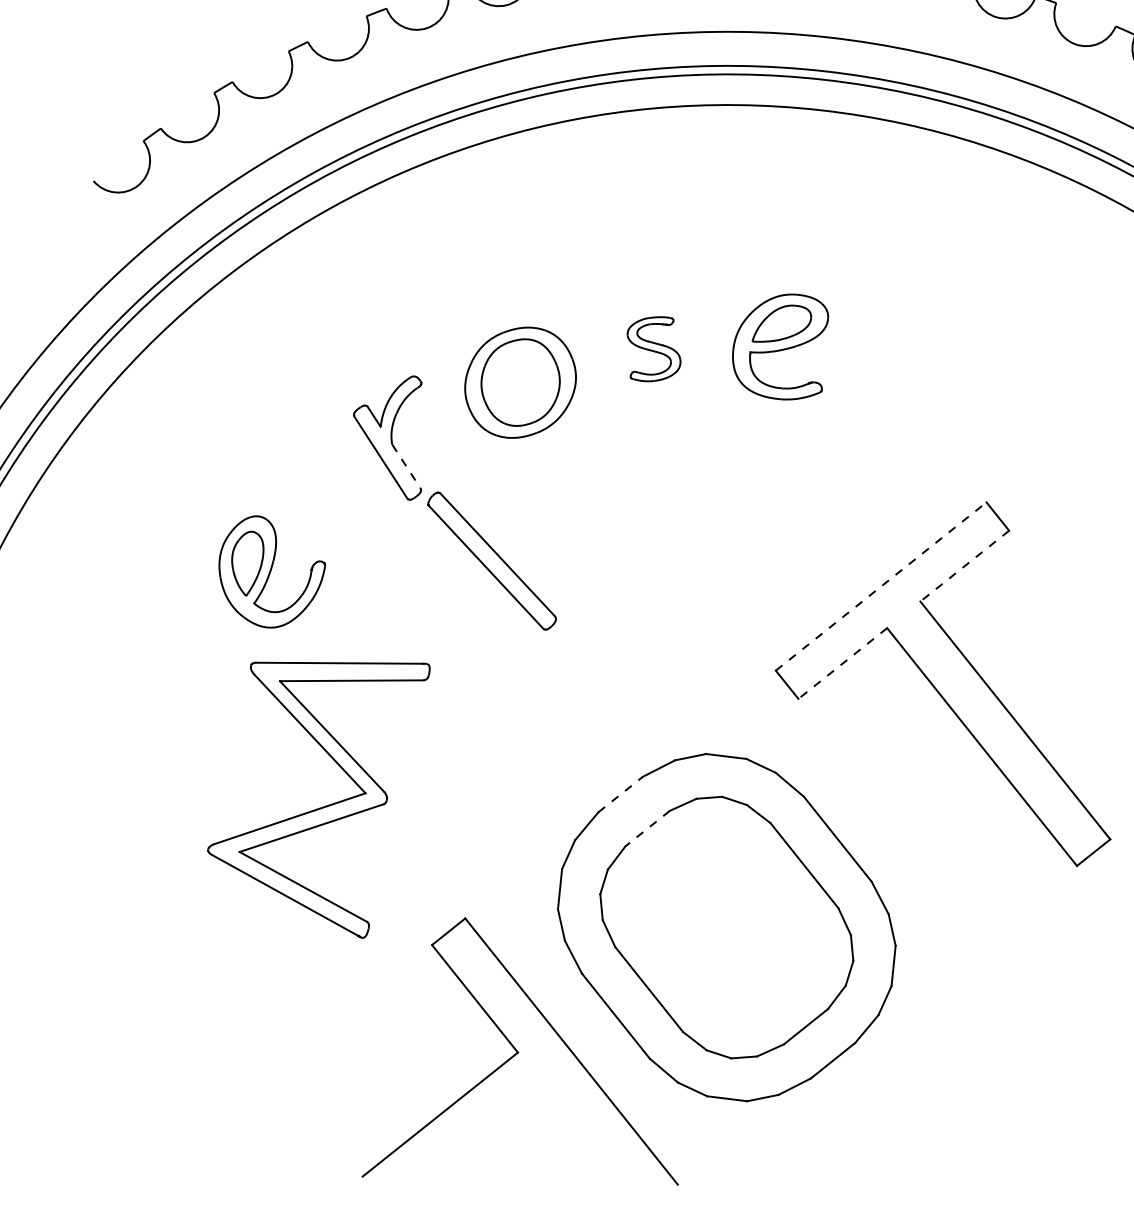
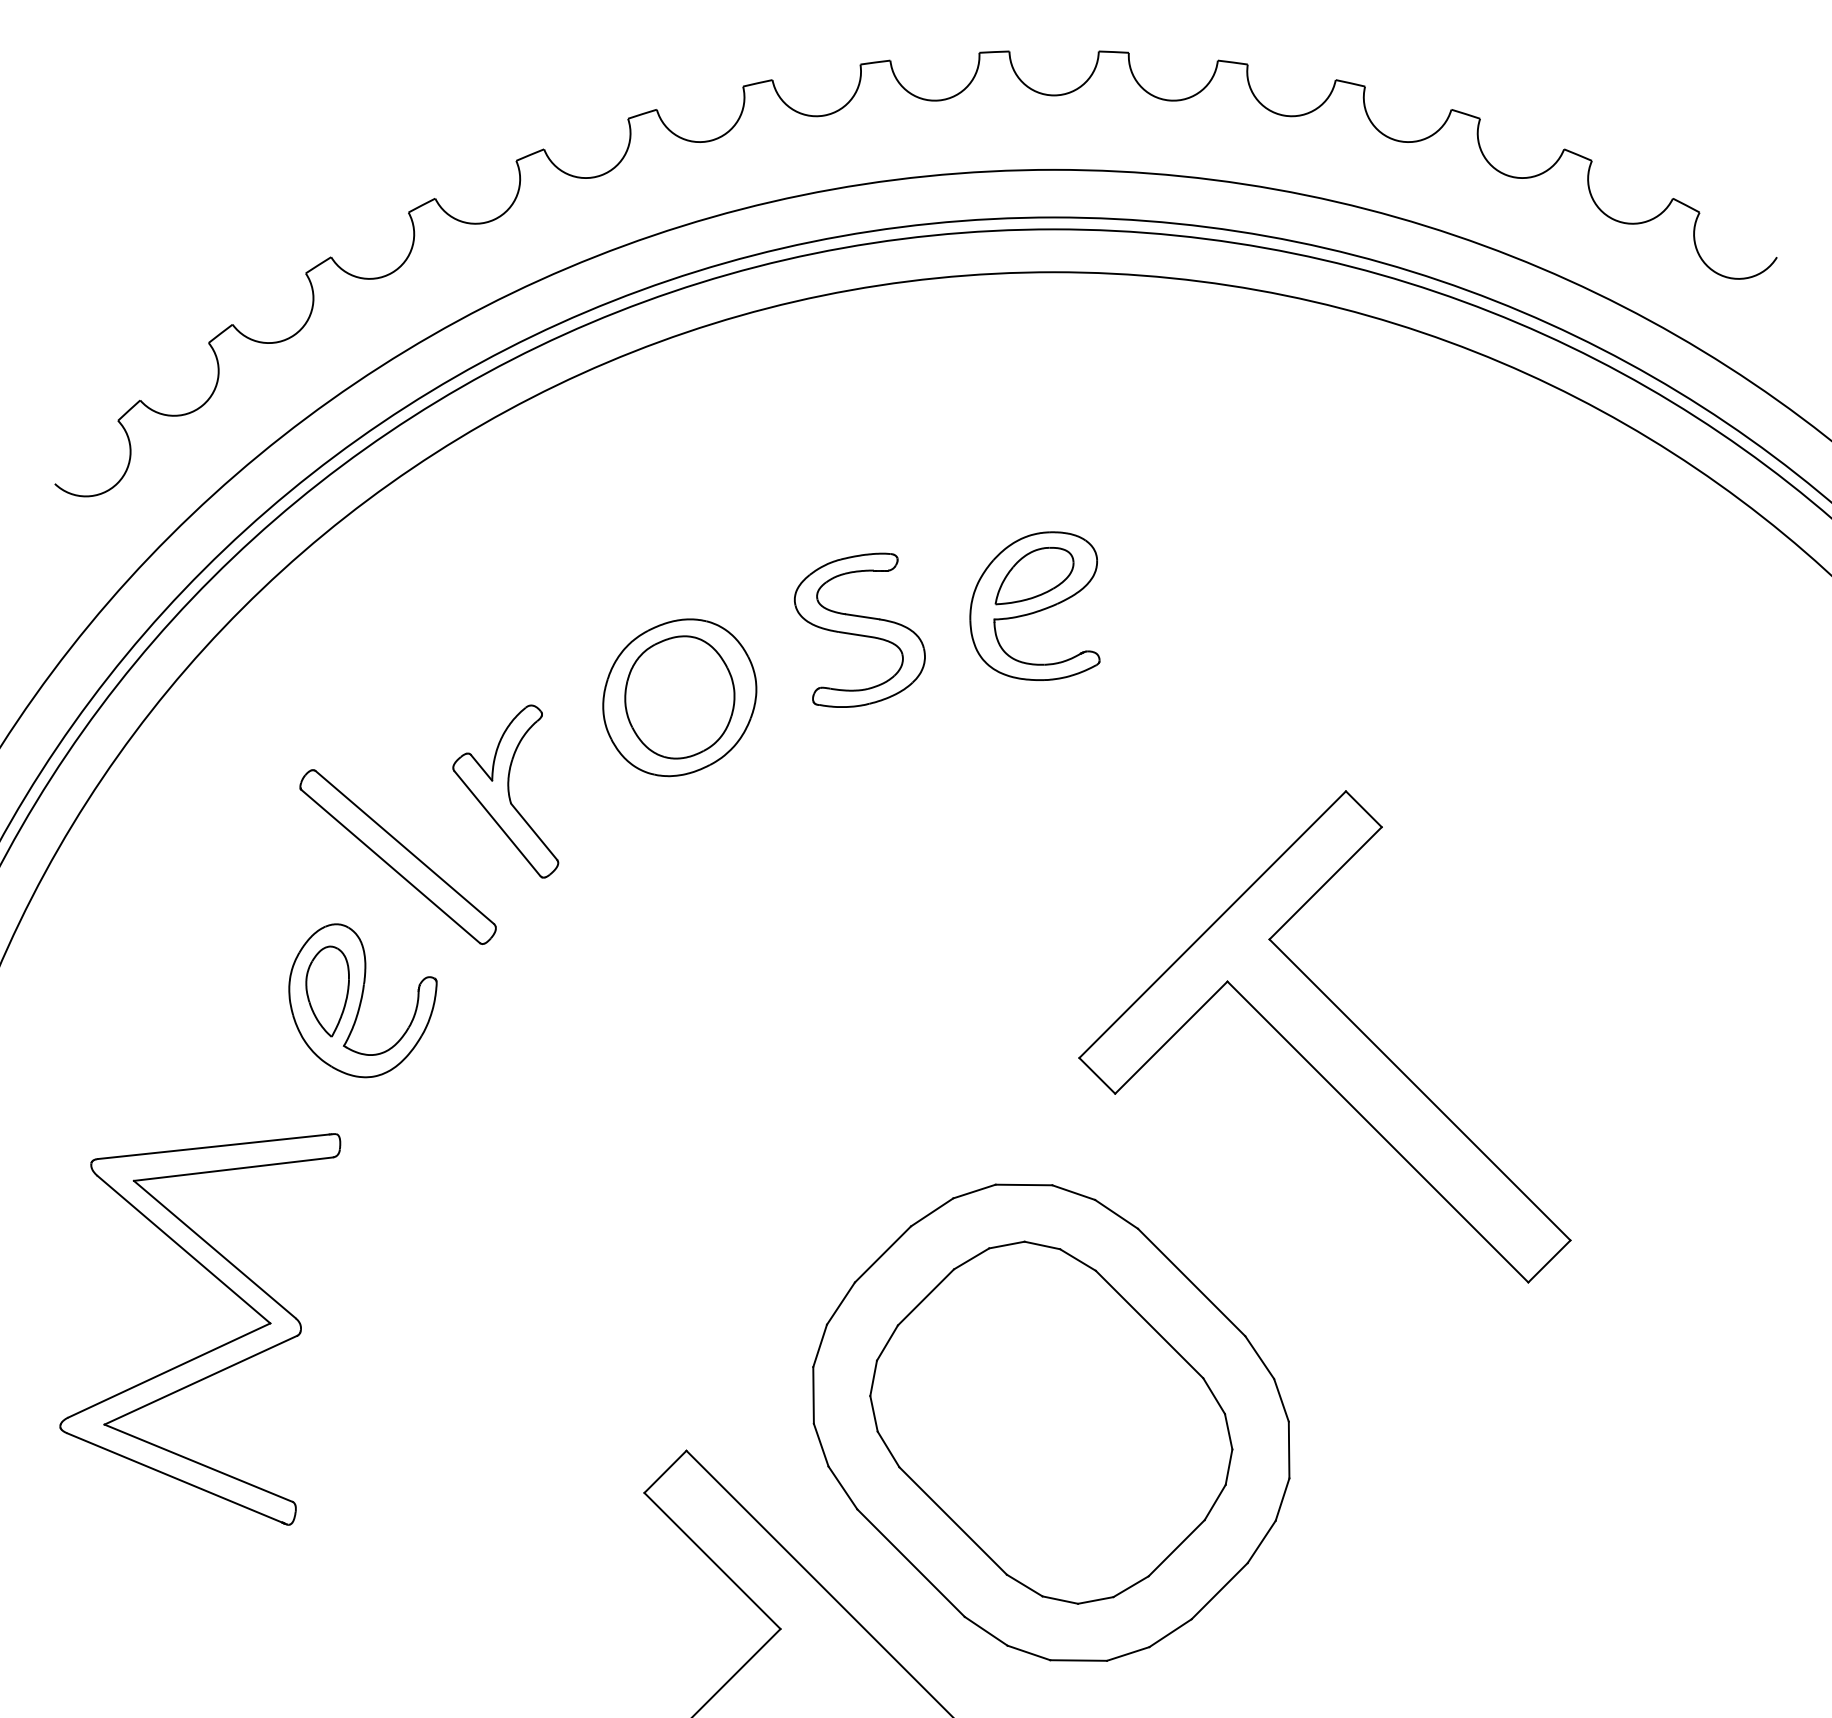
part: (653, 348) -> (859, 629), size x1.67
line: (406, 466) -> (534, 832), dashed -> solid
part: (491, 560) -> (397, 856), moved
line: (964, 566) -> (1325, 883), dashed -> solid
line: (881, 586) -> (1212, 924), dashed -> solid
line: (842, 664) -> (1171, 1038), dashed -> solid
line: (620, 794) -> (883, 1254), dashed -> solid
part: (321, 807) -> (211, 1349), moved
line: (647, 828) -> (925, 1297), dashed -> solid

